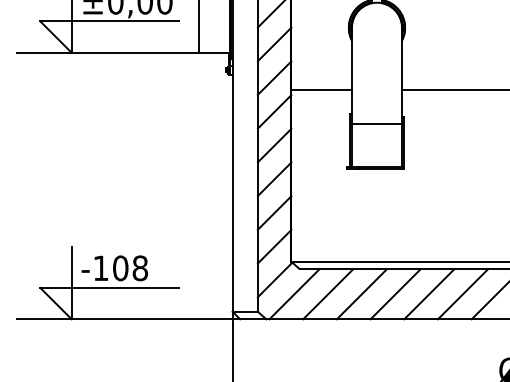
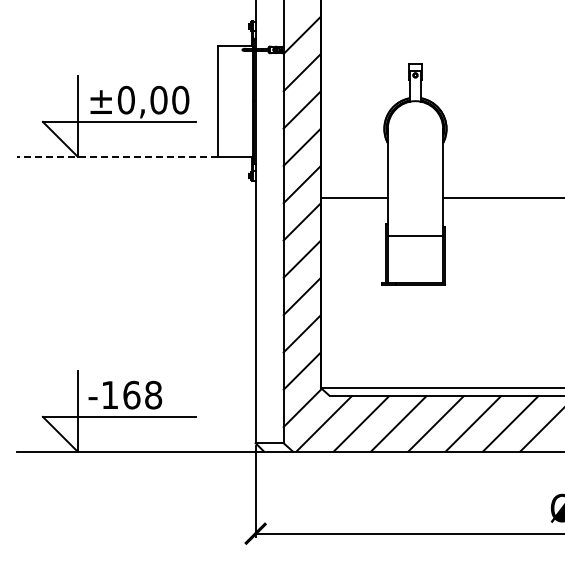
line: (107, 52) -> (117, 156), solid -> dashed
text: (120, 267) -> (131, 394), -108 -> -168

